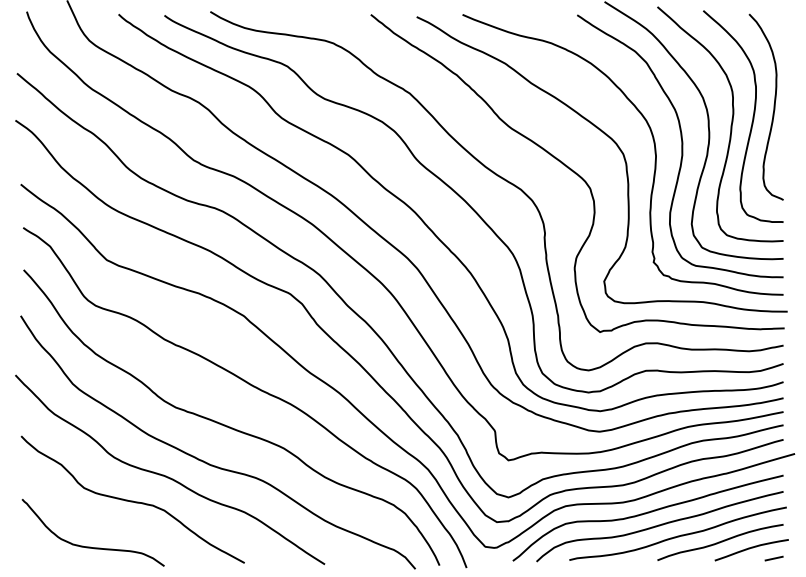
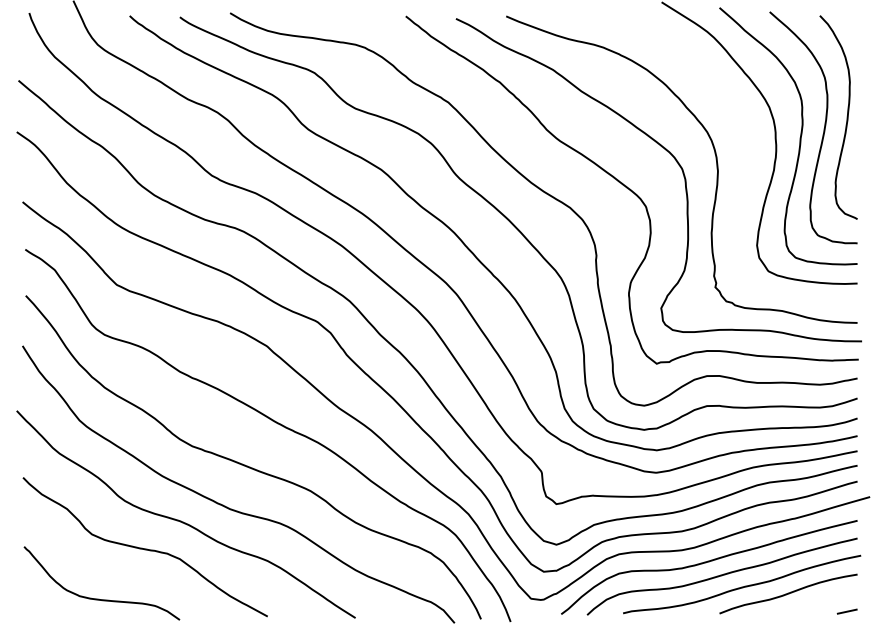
curve: (681, 146) -> (745, 160), removed
curve: (751, 548) -> (822, 600), removed

